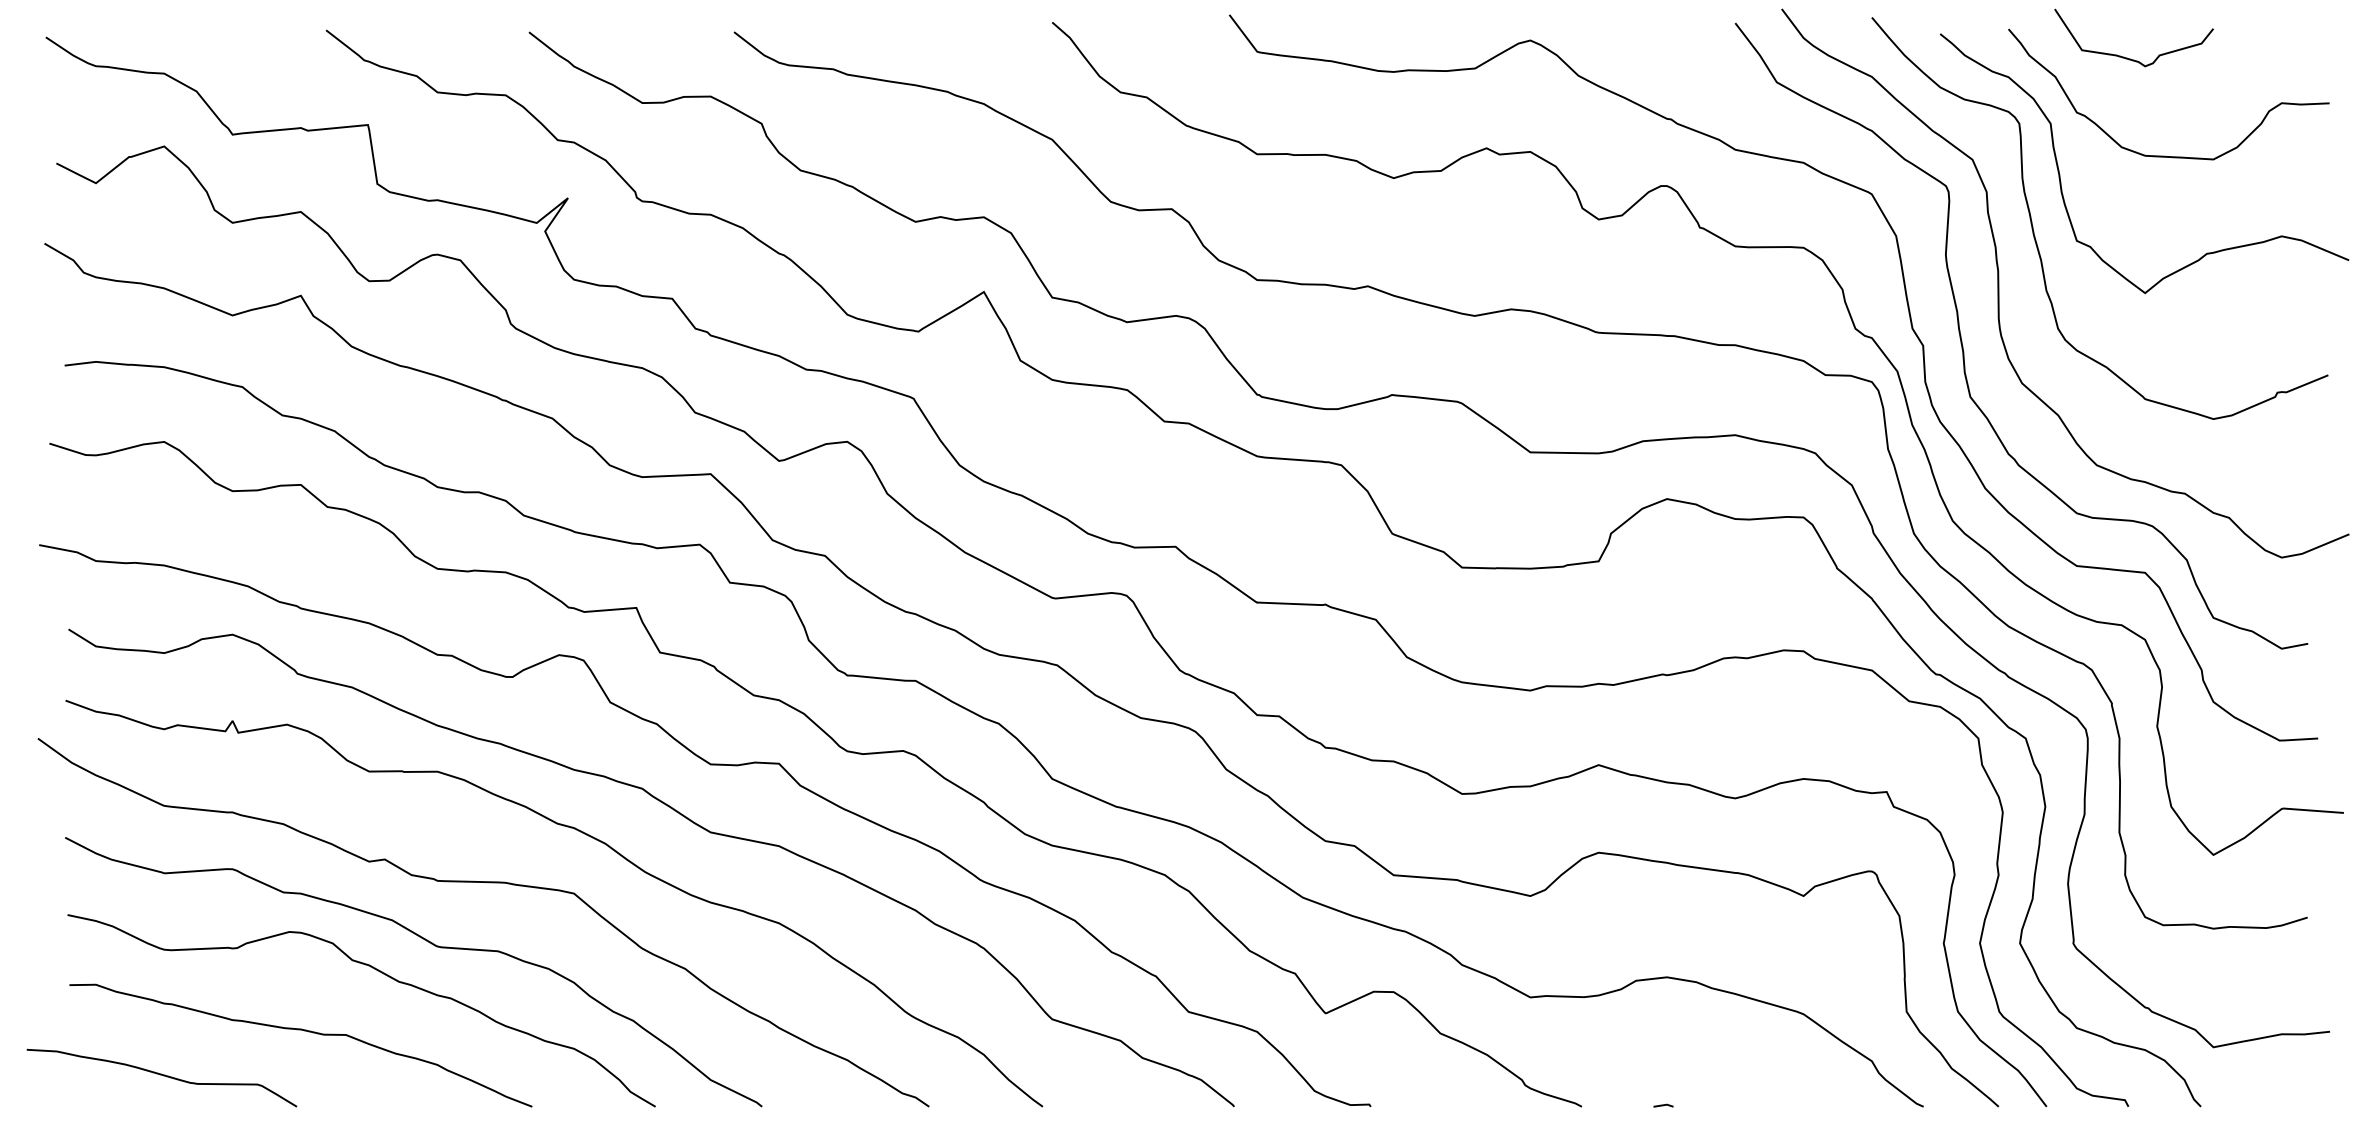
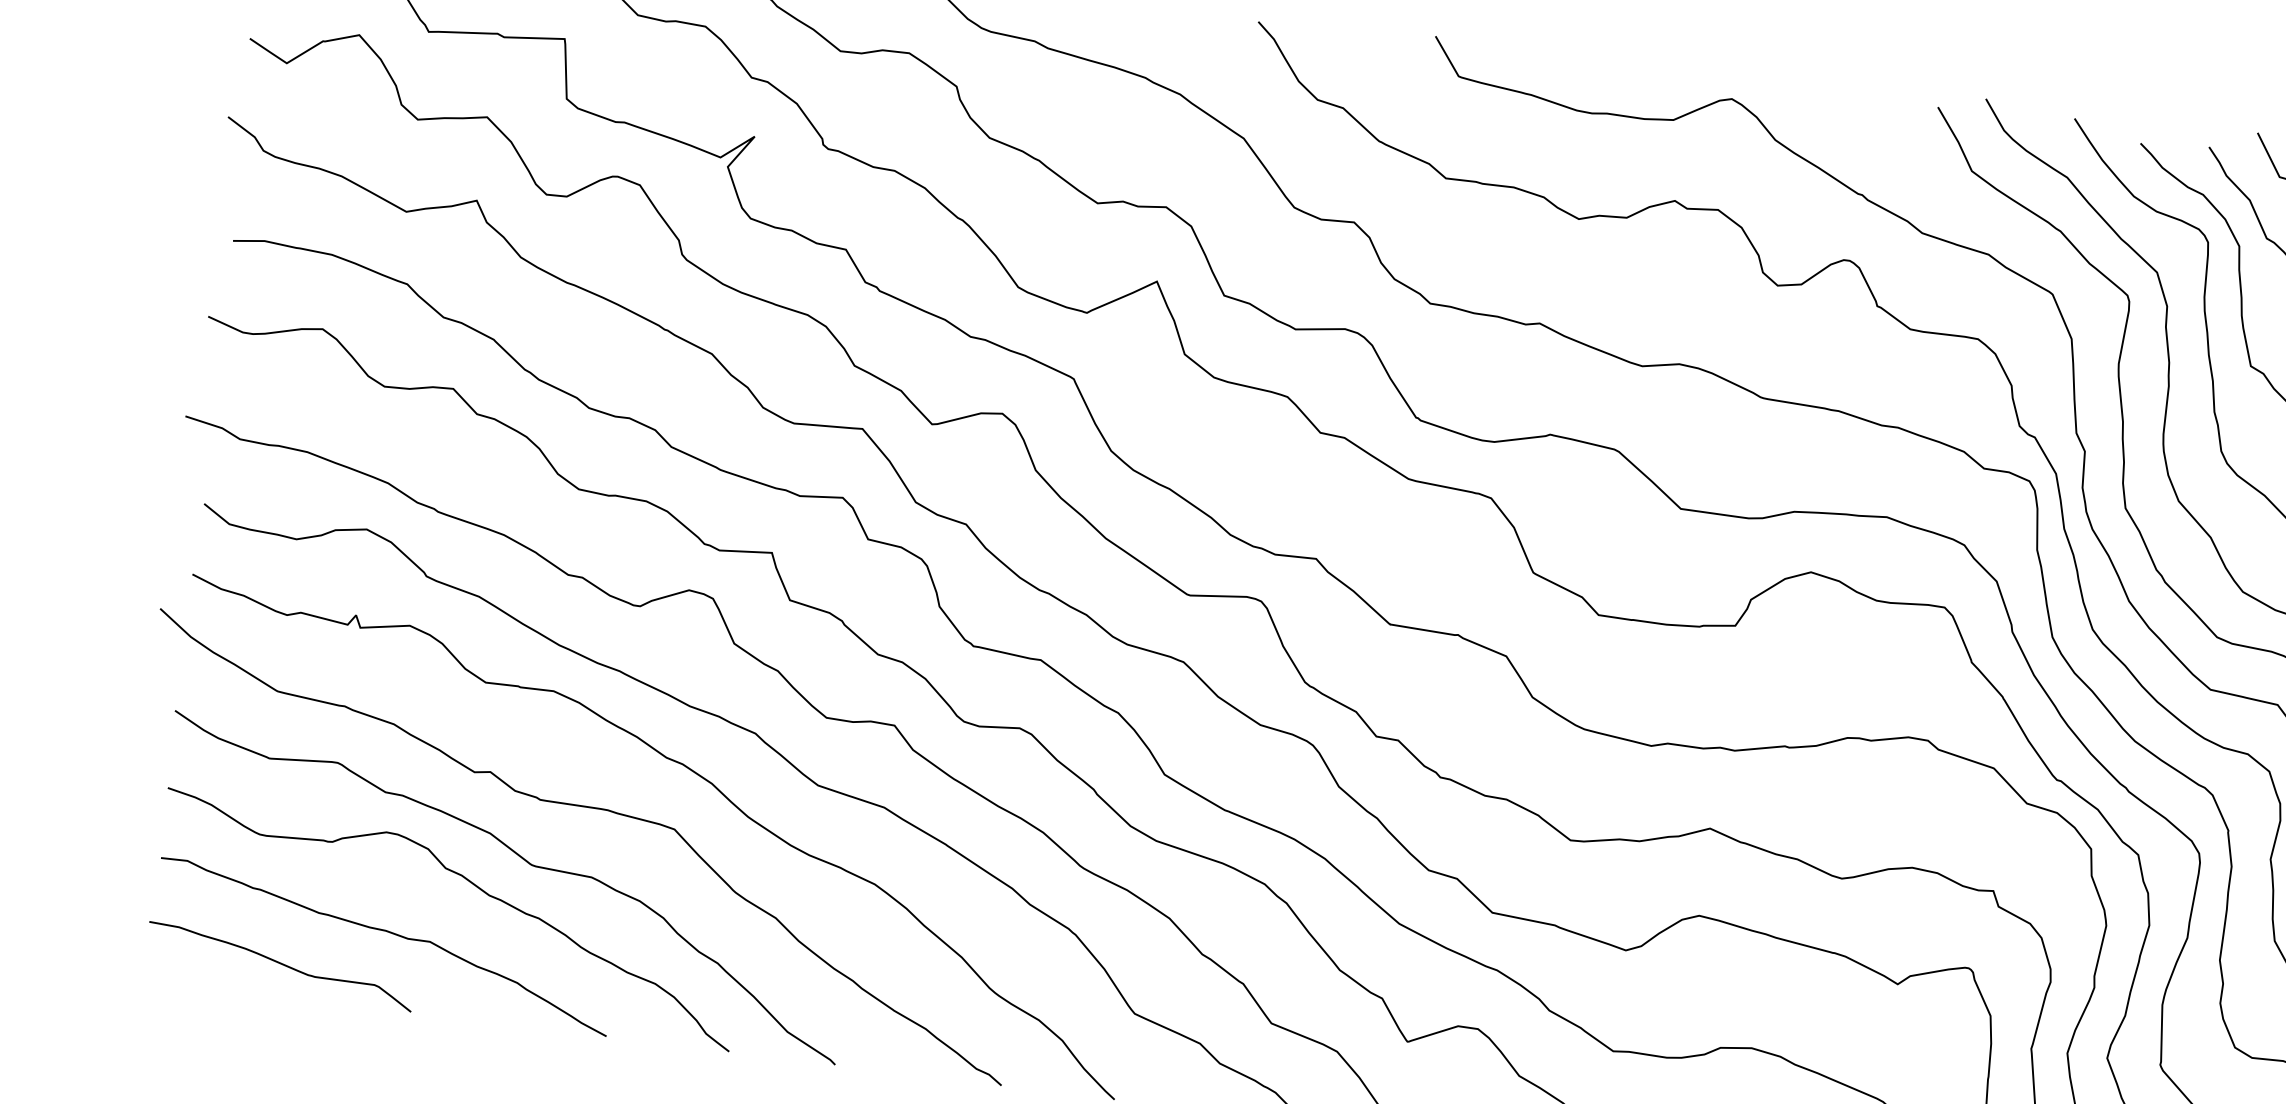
curve: (161, 1075) -> (280, 964), moved

